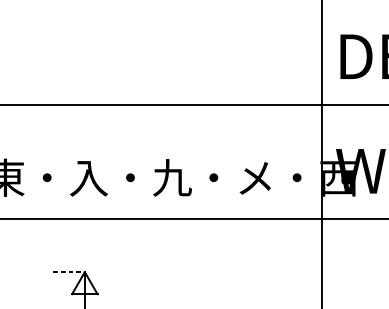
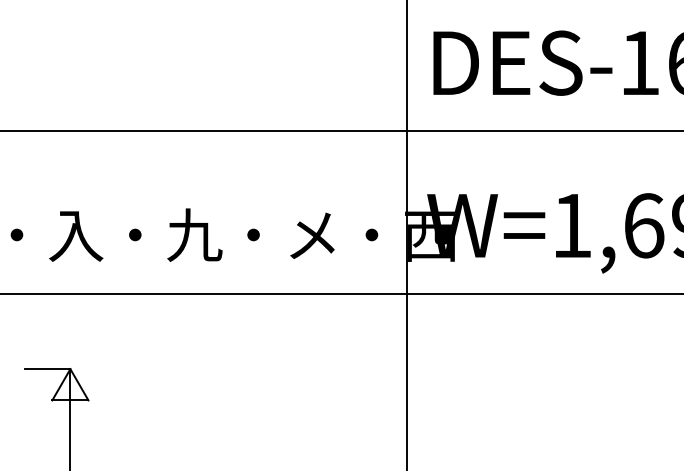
line: (68, 272) -> (47, 369), dashed -> solid

